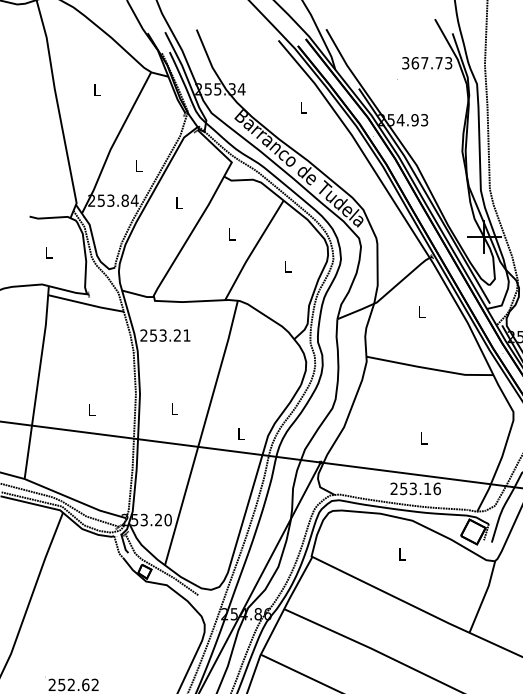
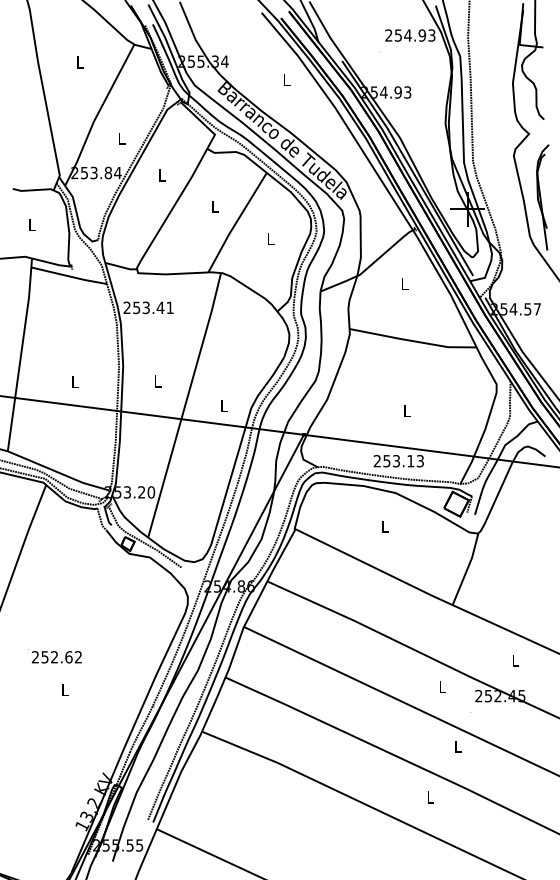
text: (422, 63) -> (405, 35), 367.73 -> 254.93
text: (177, 335) -> (160, 307), 253.21 -> 253.41
text: (437, 489) -> (420, 461), 253.16 -> 253.13

